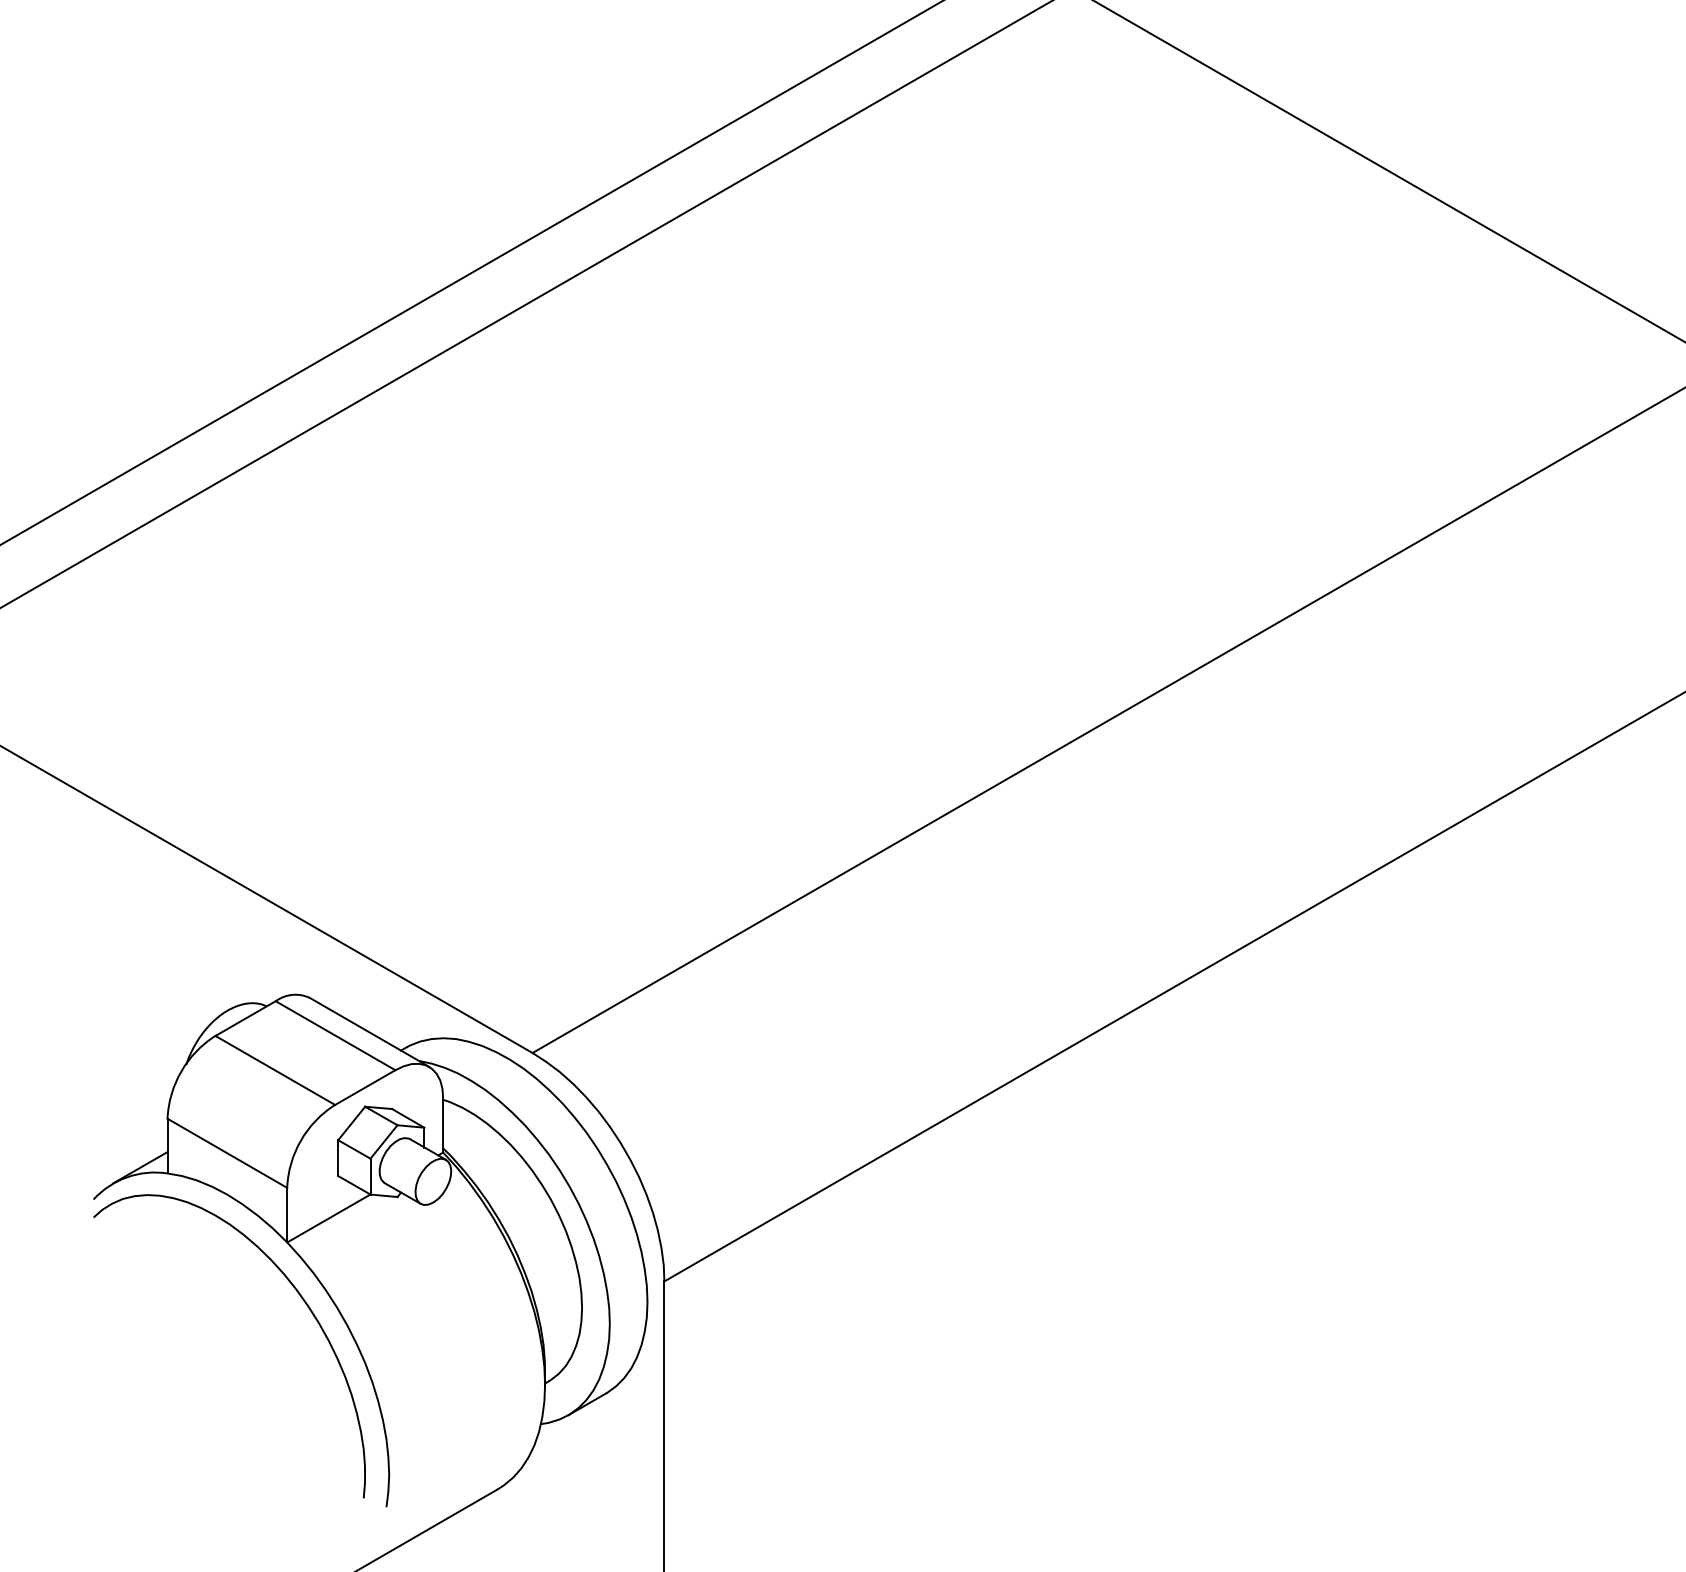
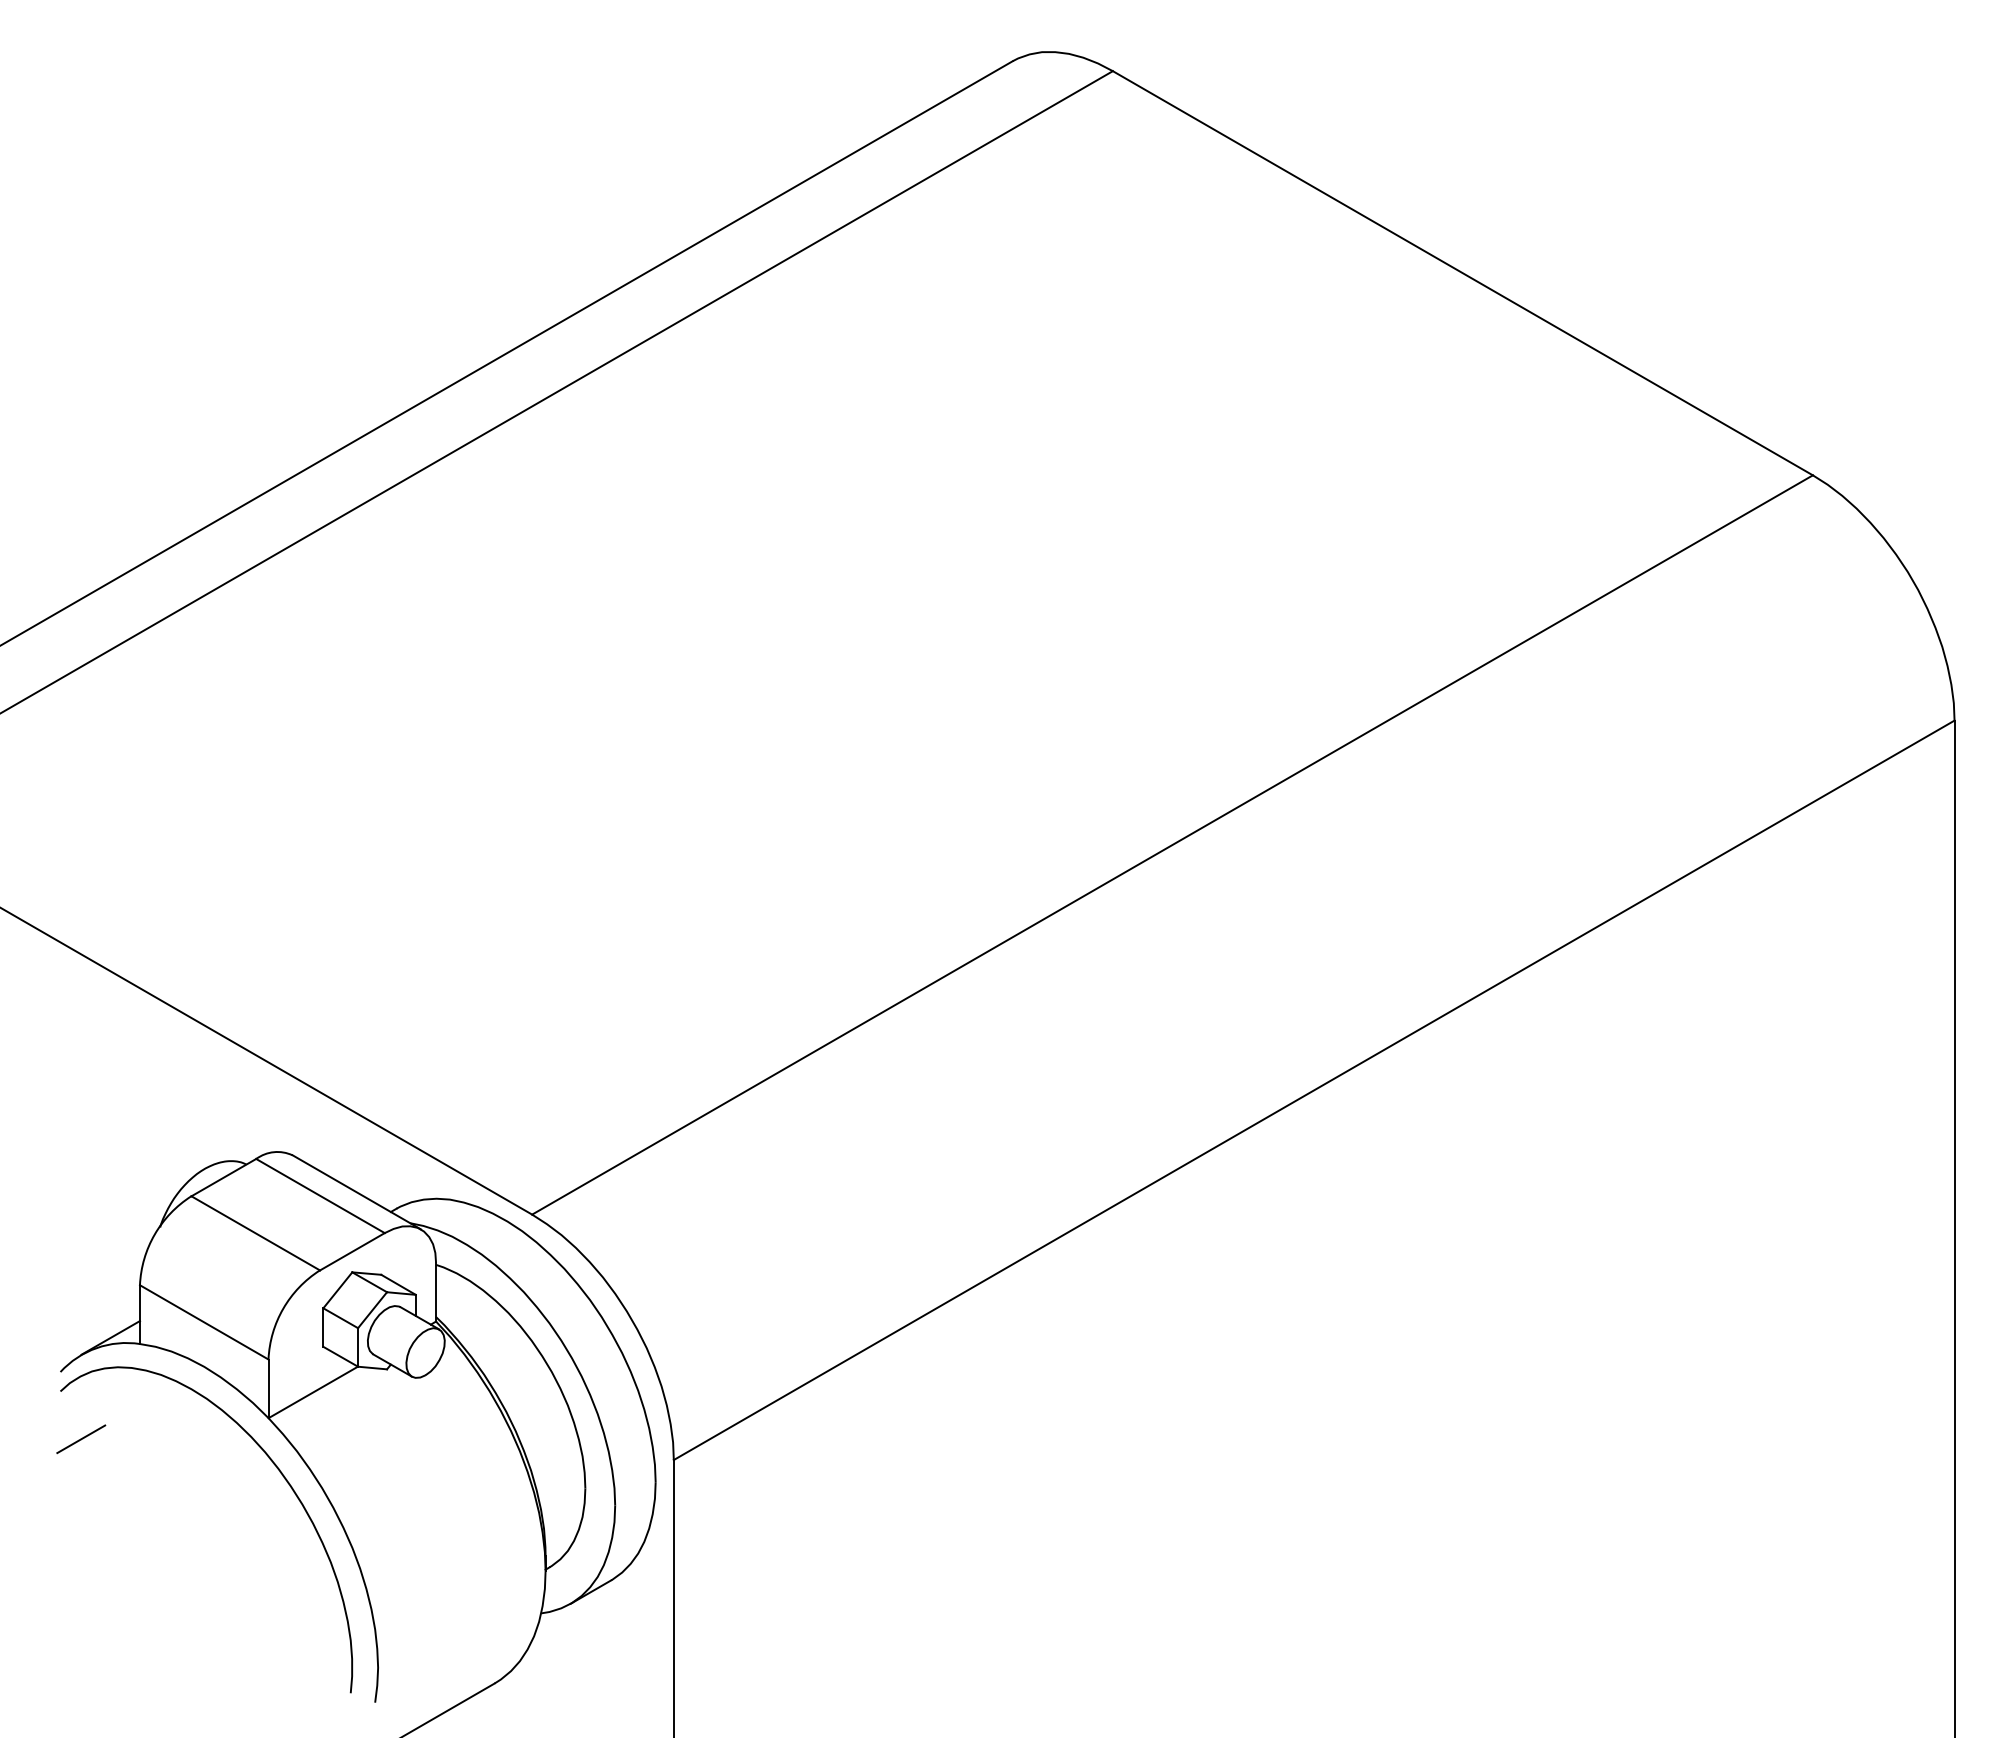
line: (113, 1262) -> (81, 1439), added

